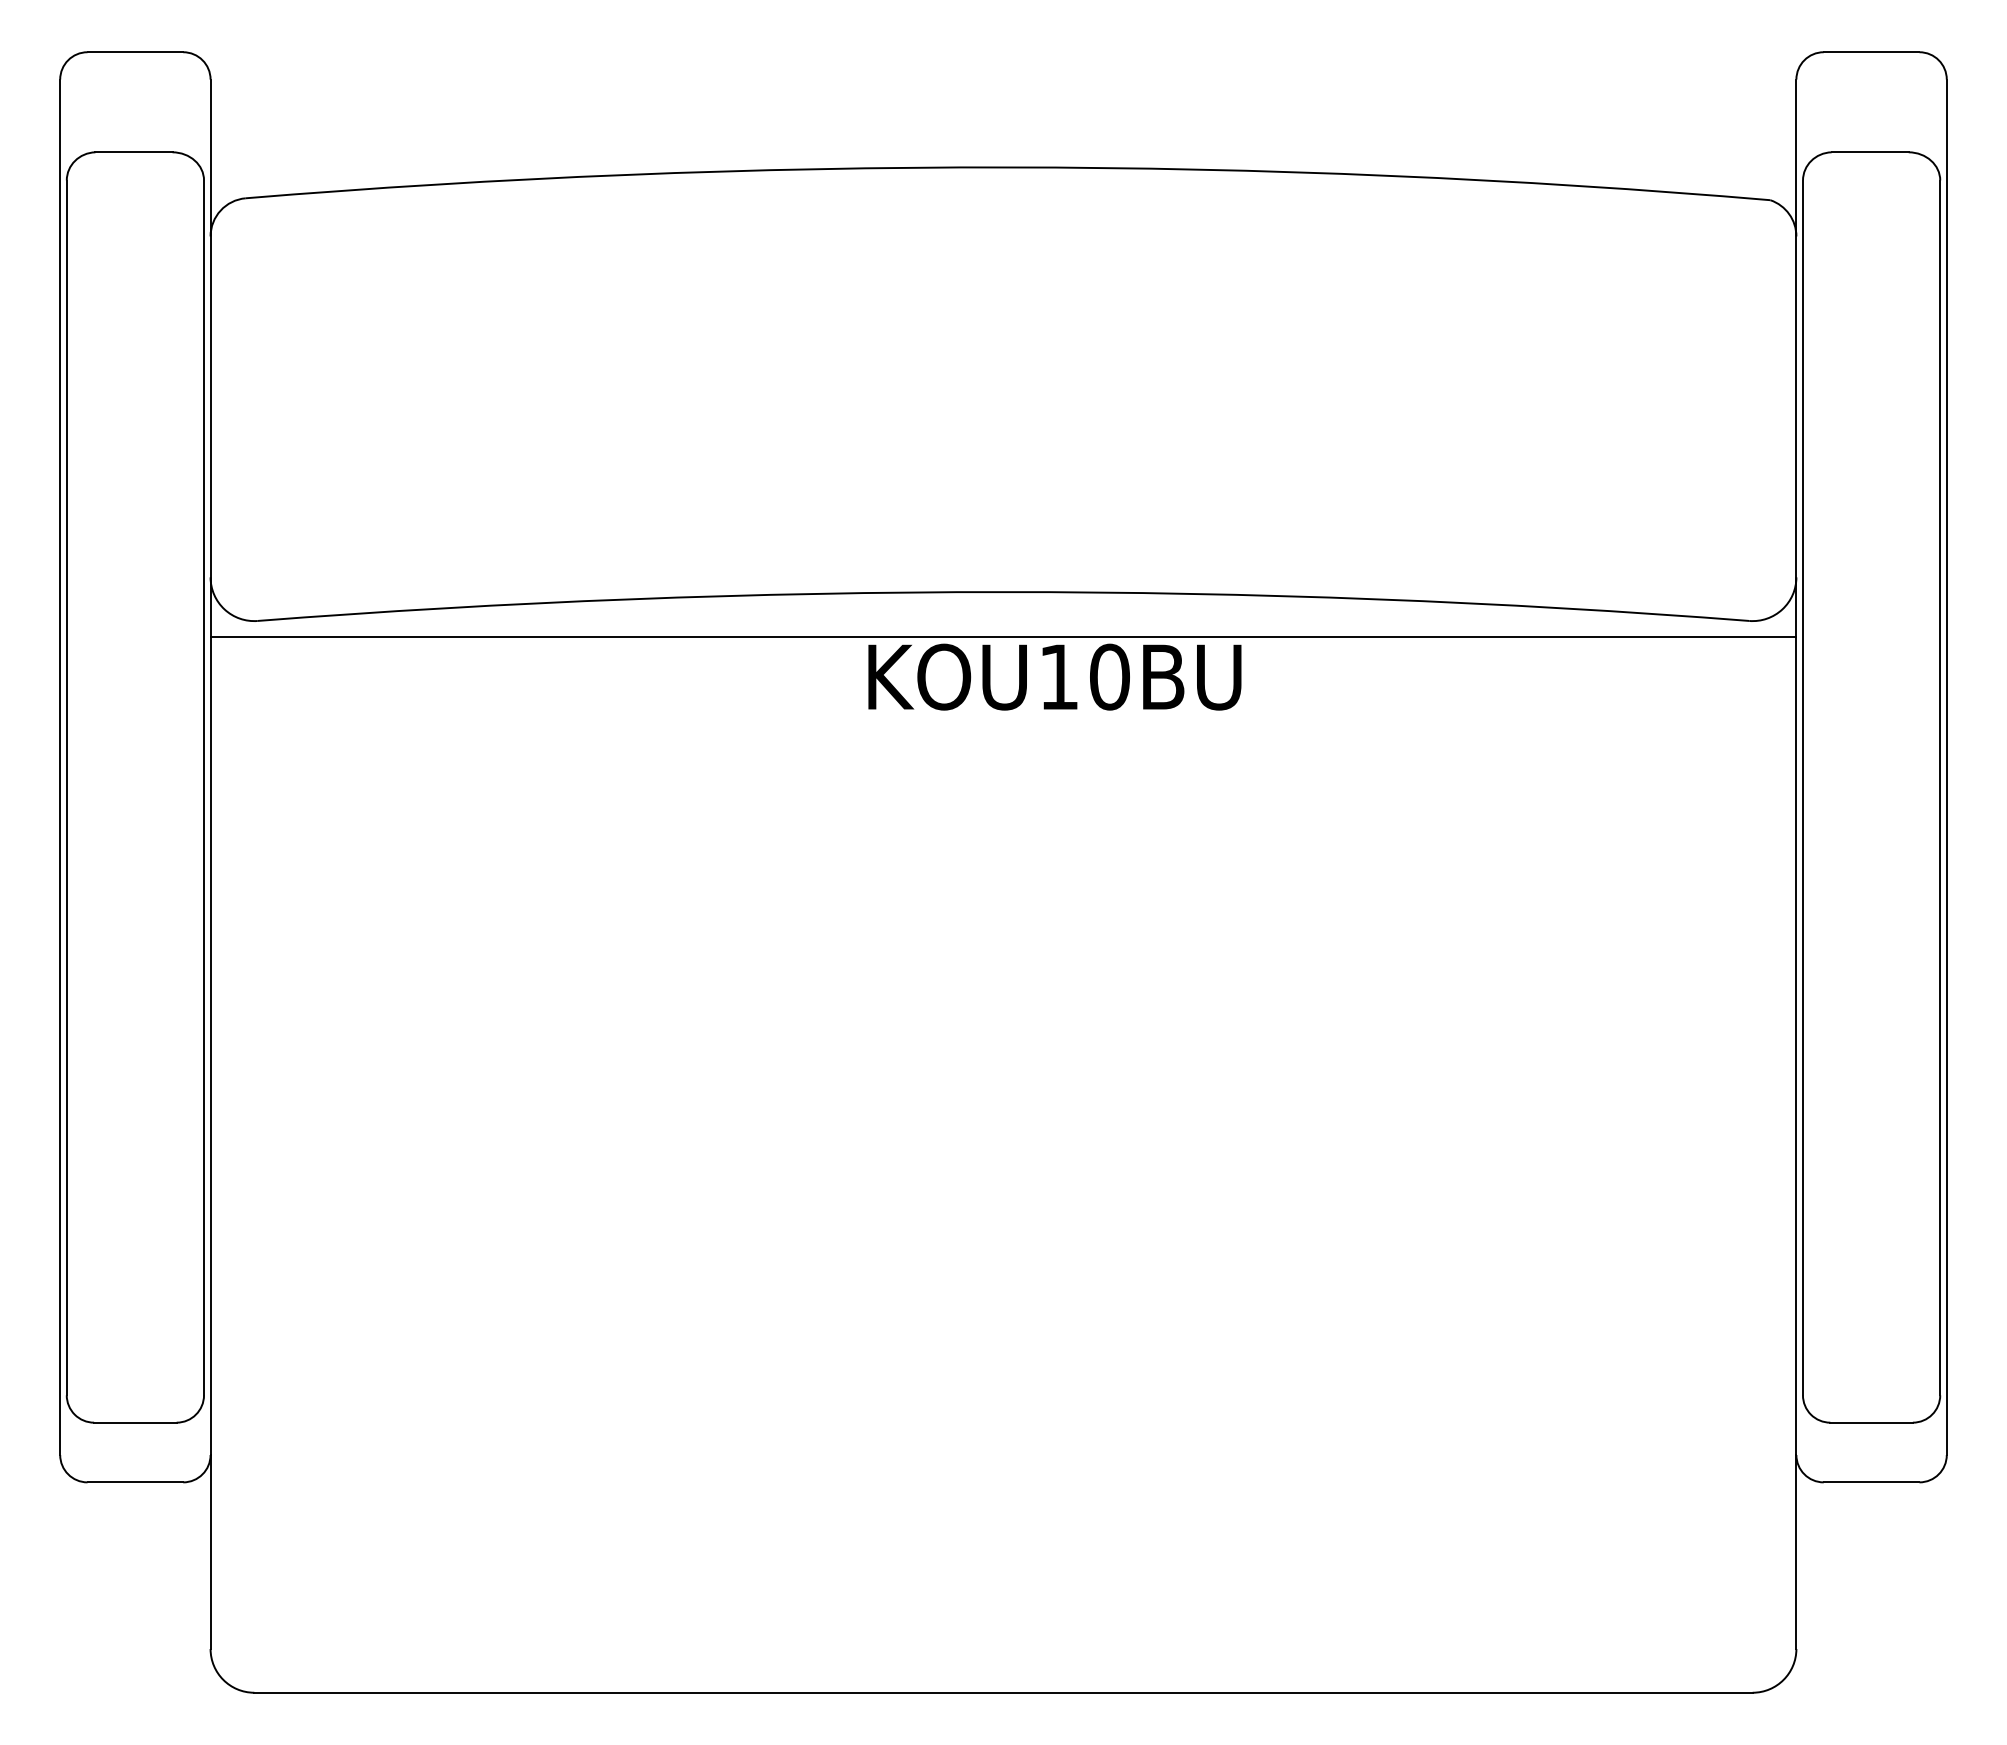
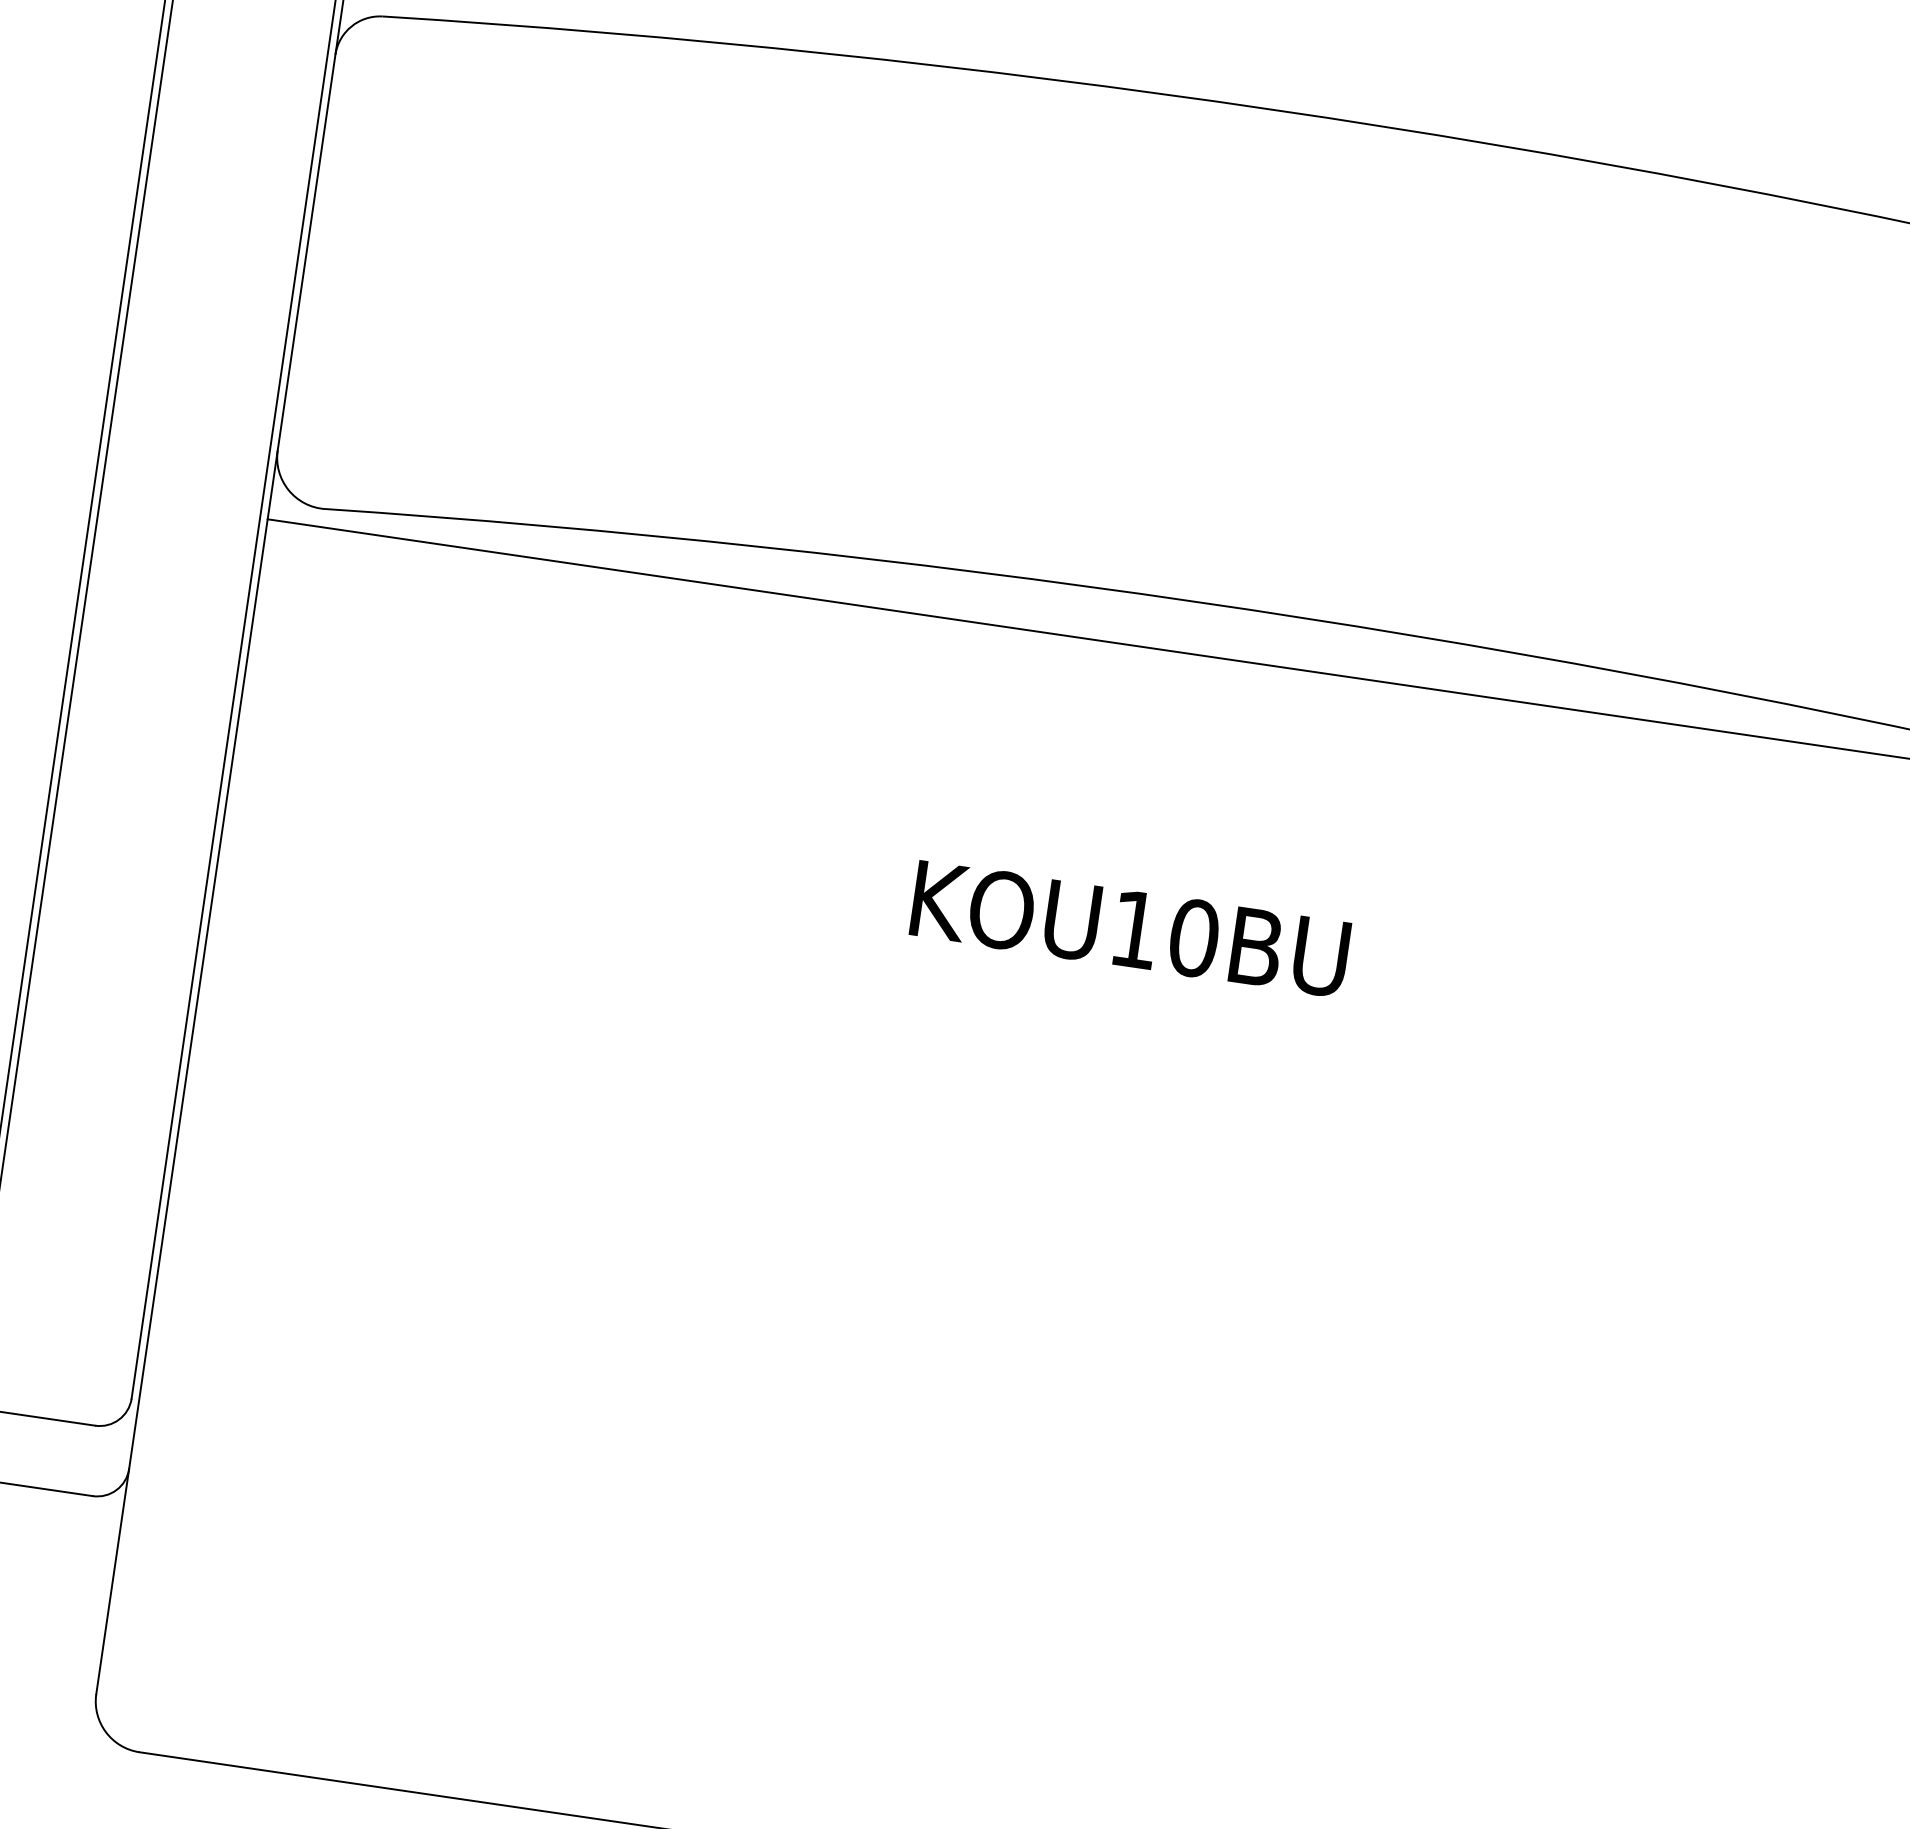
text: (1054, 676) -> (1130, 928), moved

